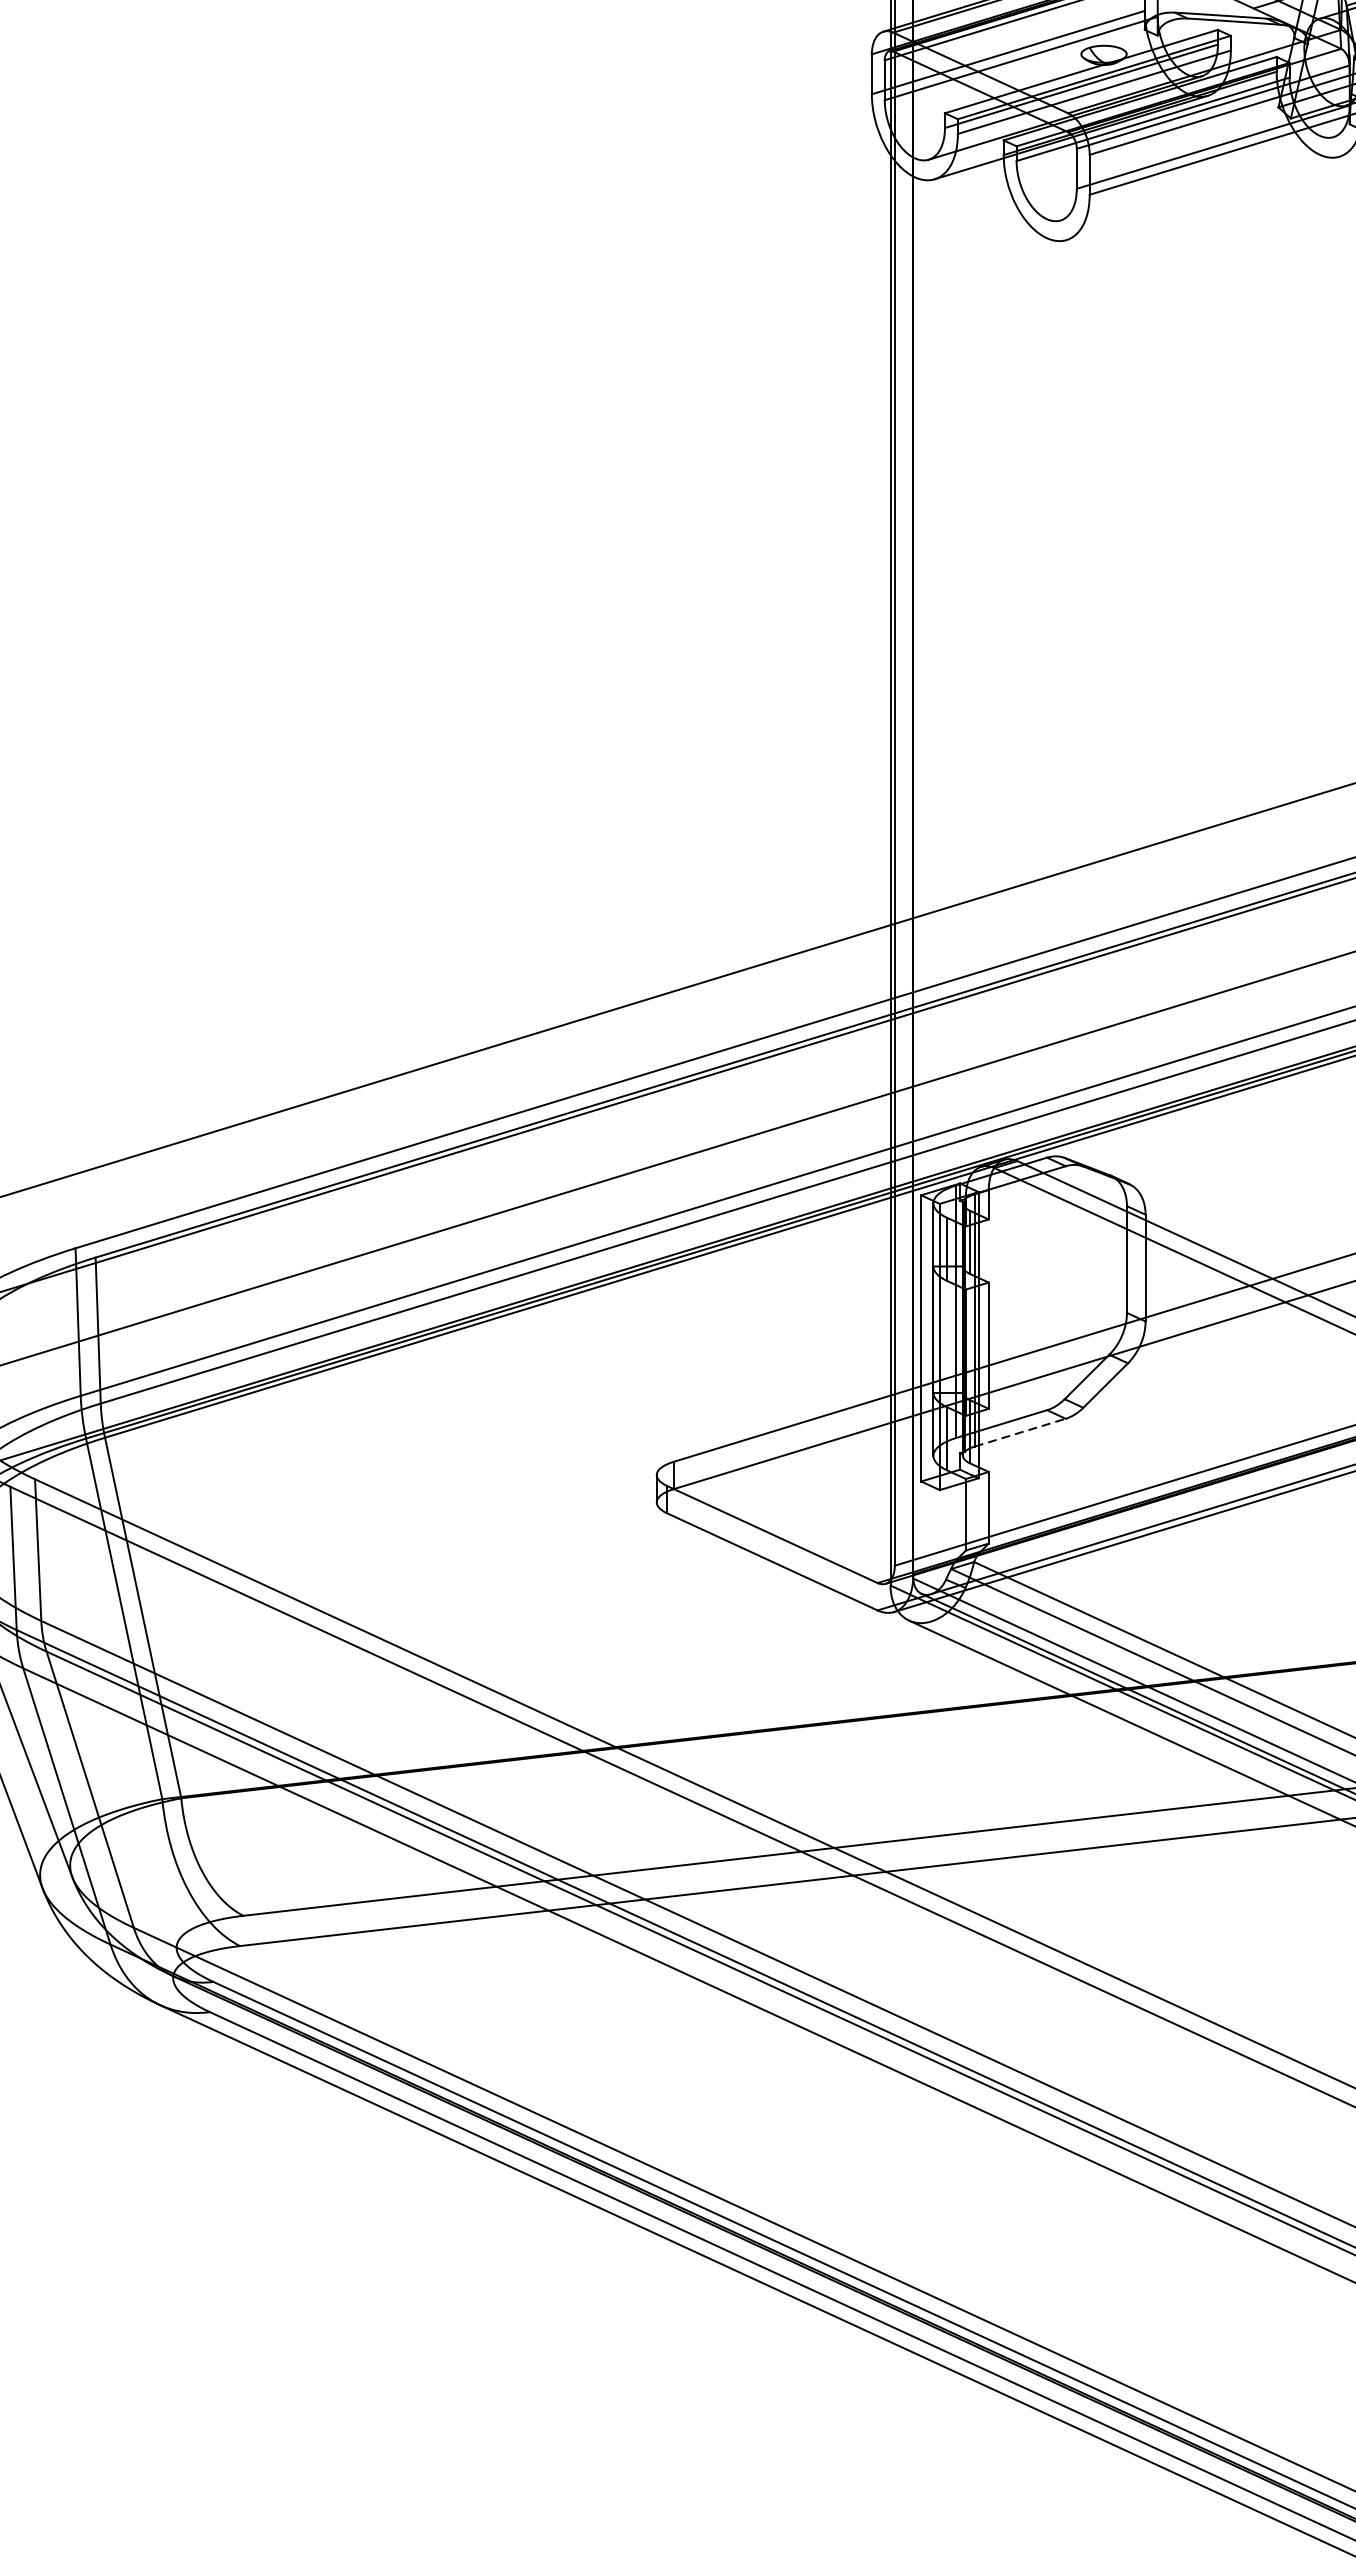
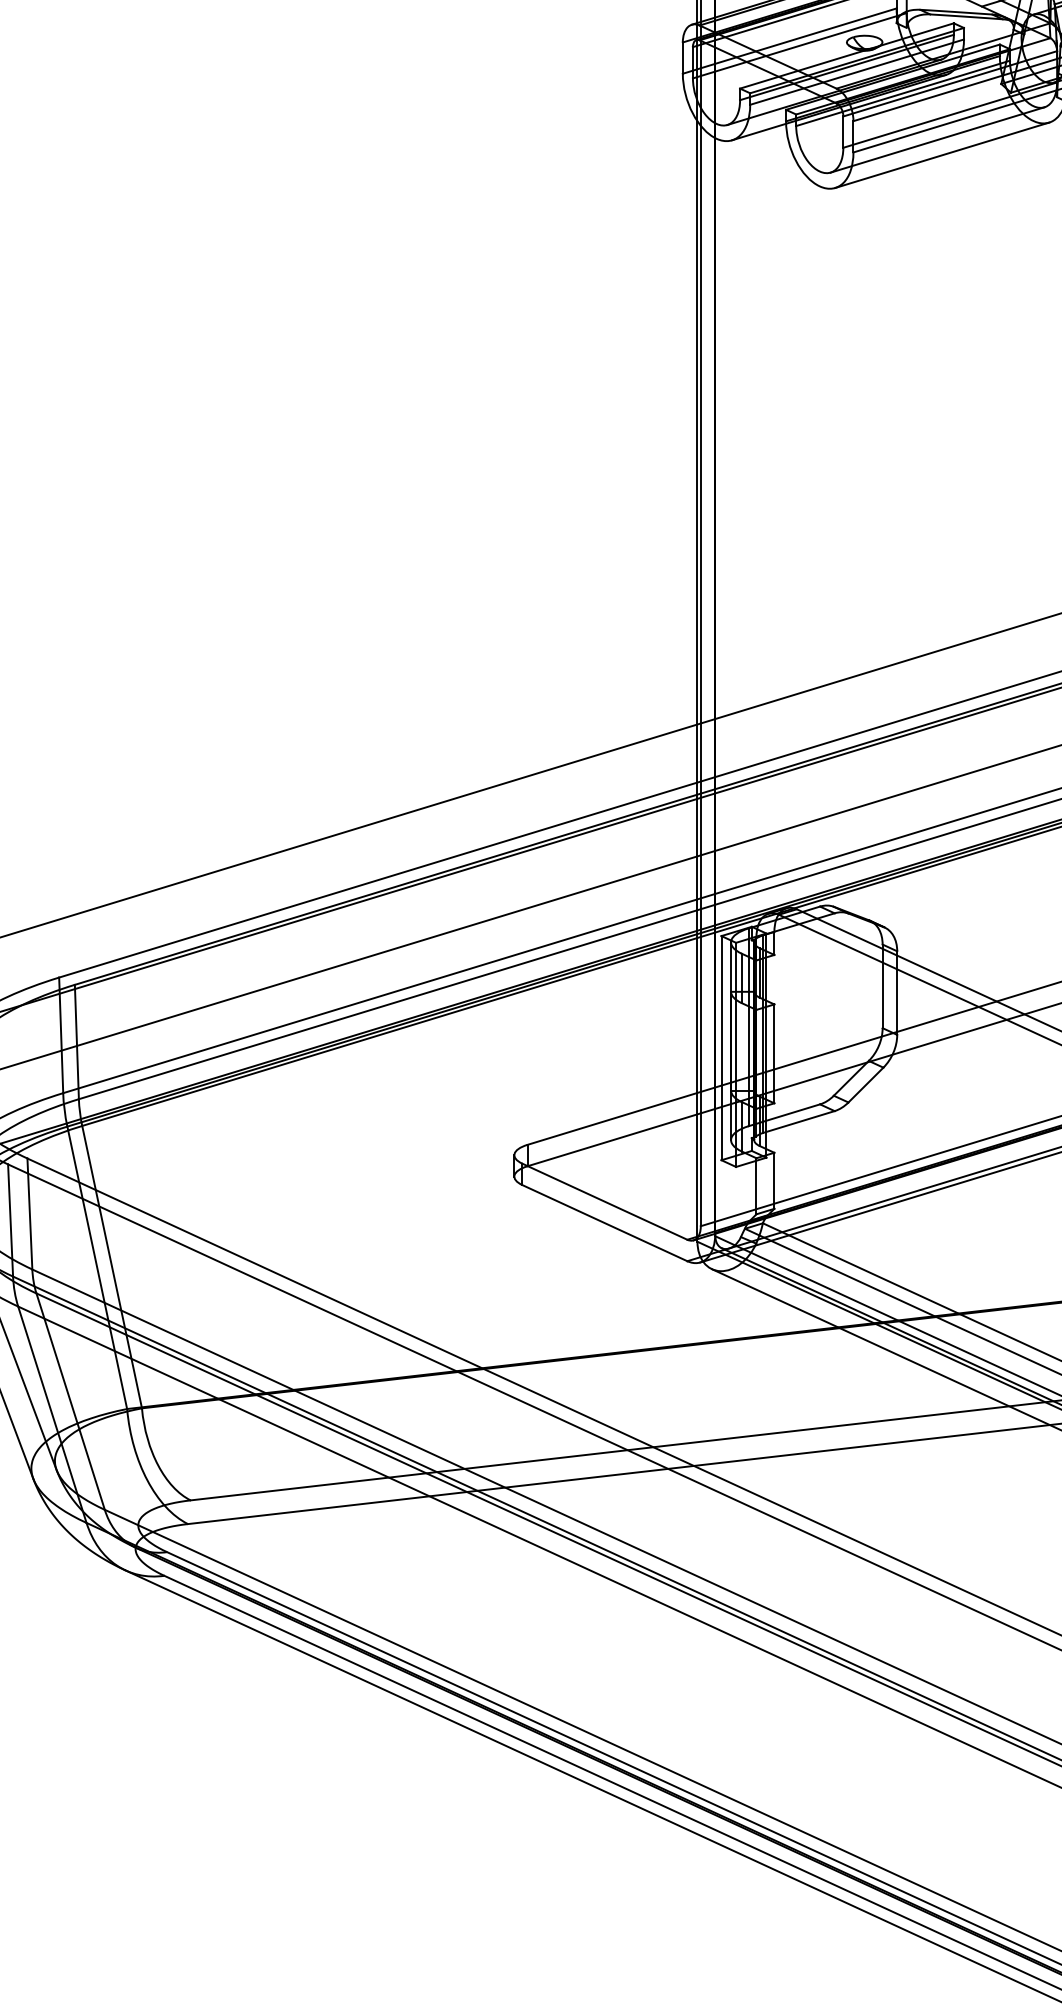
line: (1197, 178) -> (937, 139), added
line: (1203, 197) -> (942, 154), added
line: (1020, 1432) -> (799, 1121), dashed -> solid

